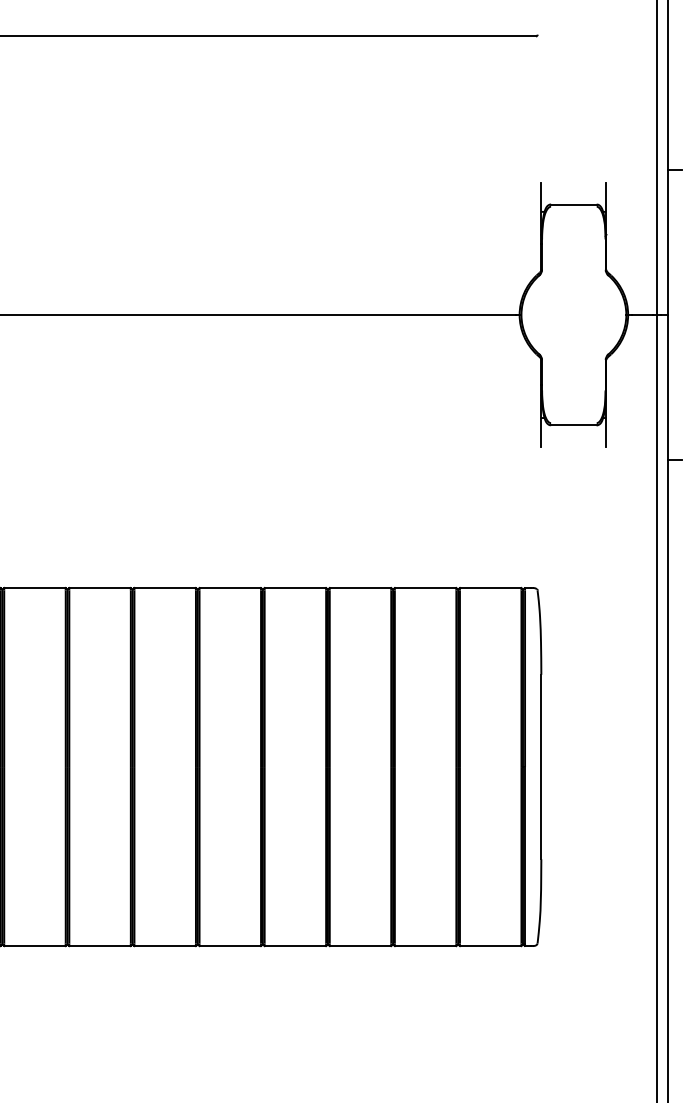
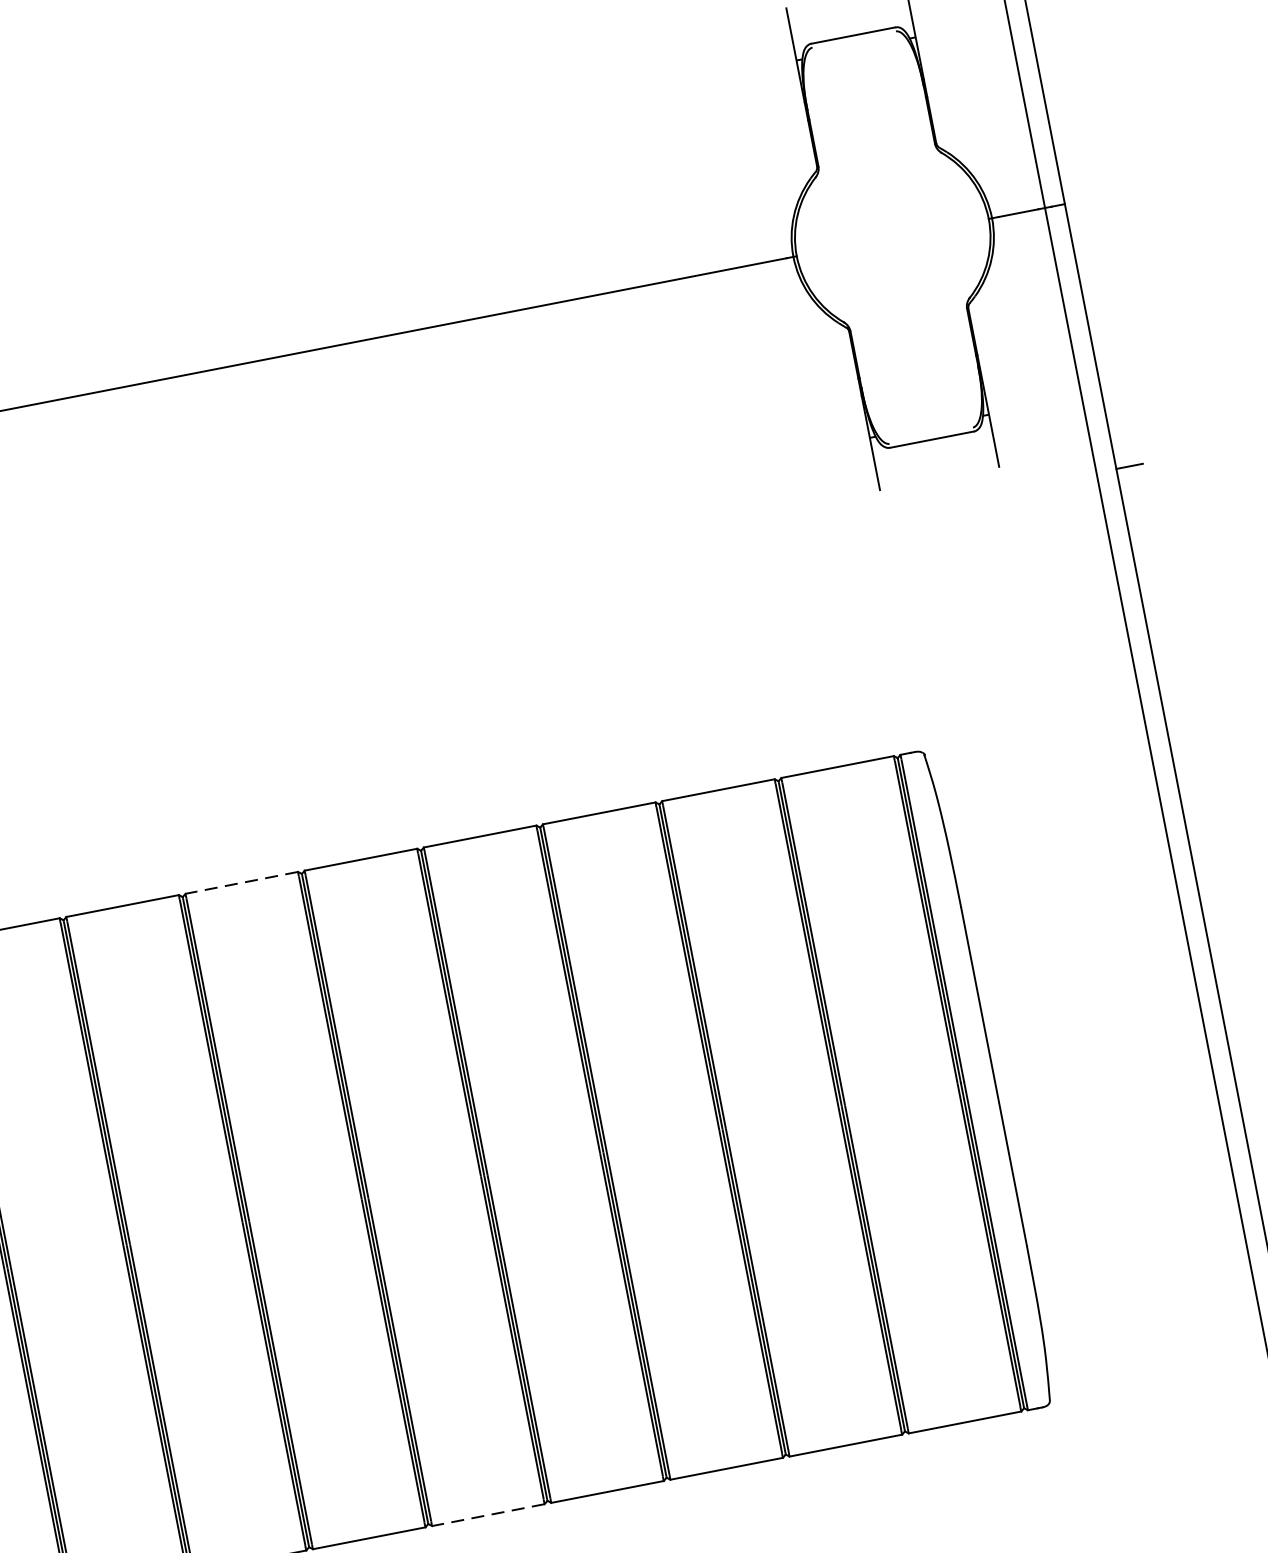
line: (165, 588) -> (242, 883), solid -> dashed
line: (230, 946) -> (488, 1515), solid -> dashed

